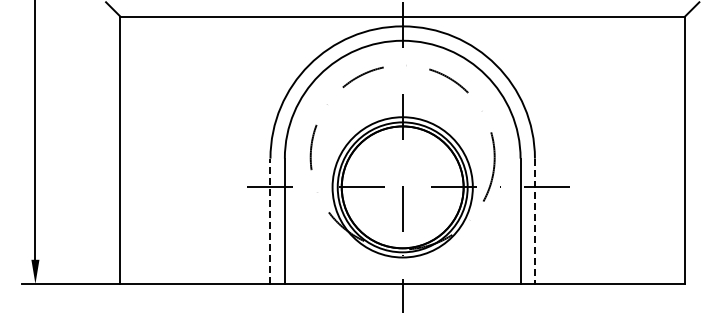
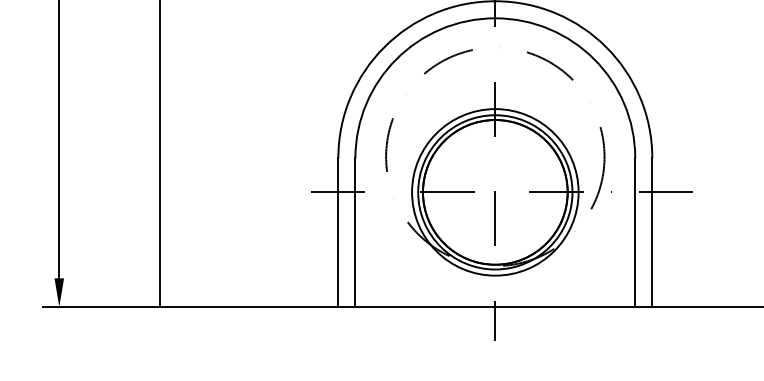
line: (270, 221) -> (338, 232), dashed -> solid
line: (534, 221) -> (651, 232), dashed -> solid

